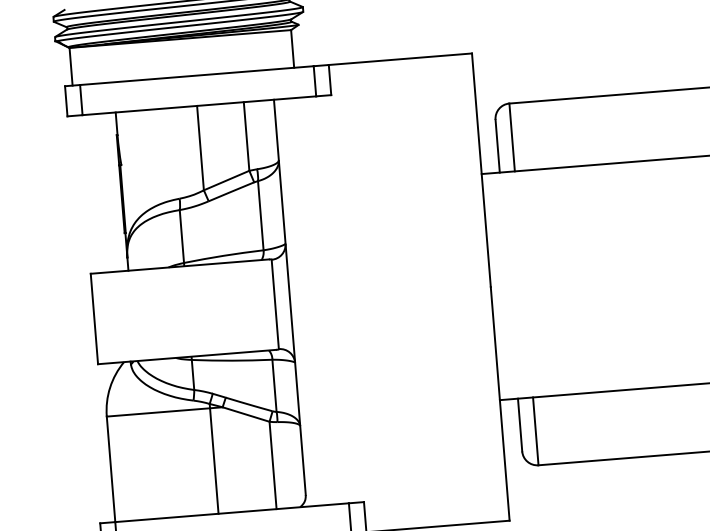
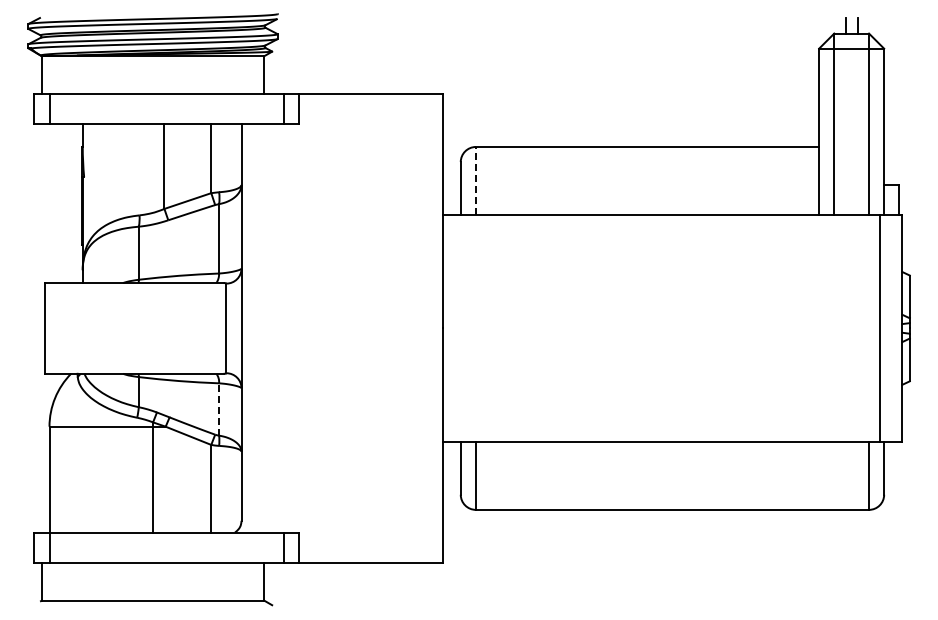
line: (511, 137) -> (475, 180), solid -> dashed
line: (274, 385) -> (219, 409), solid -> dashed

